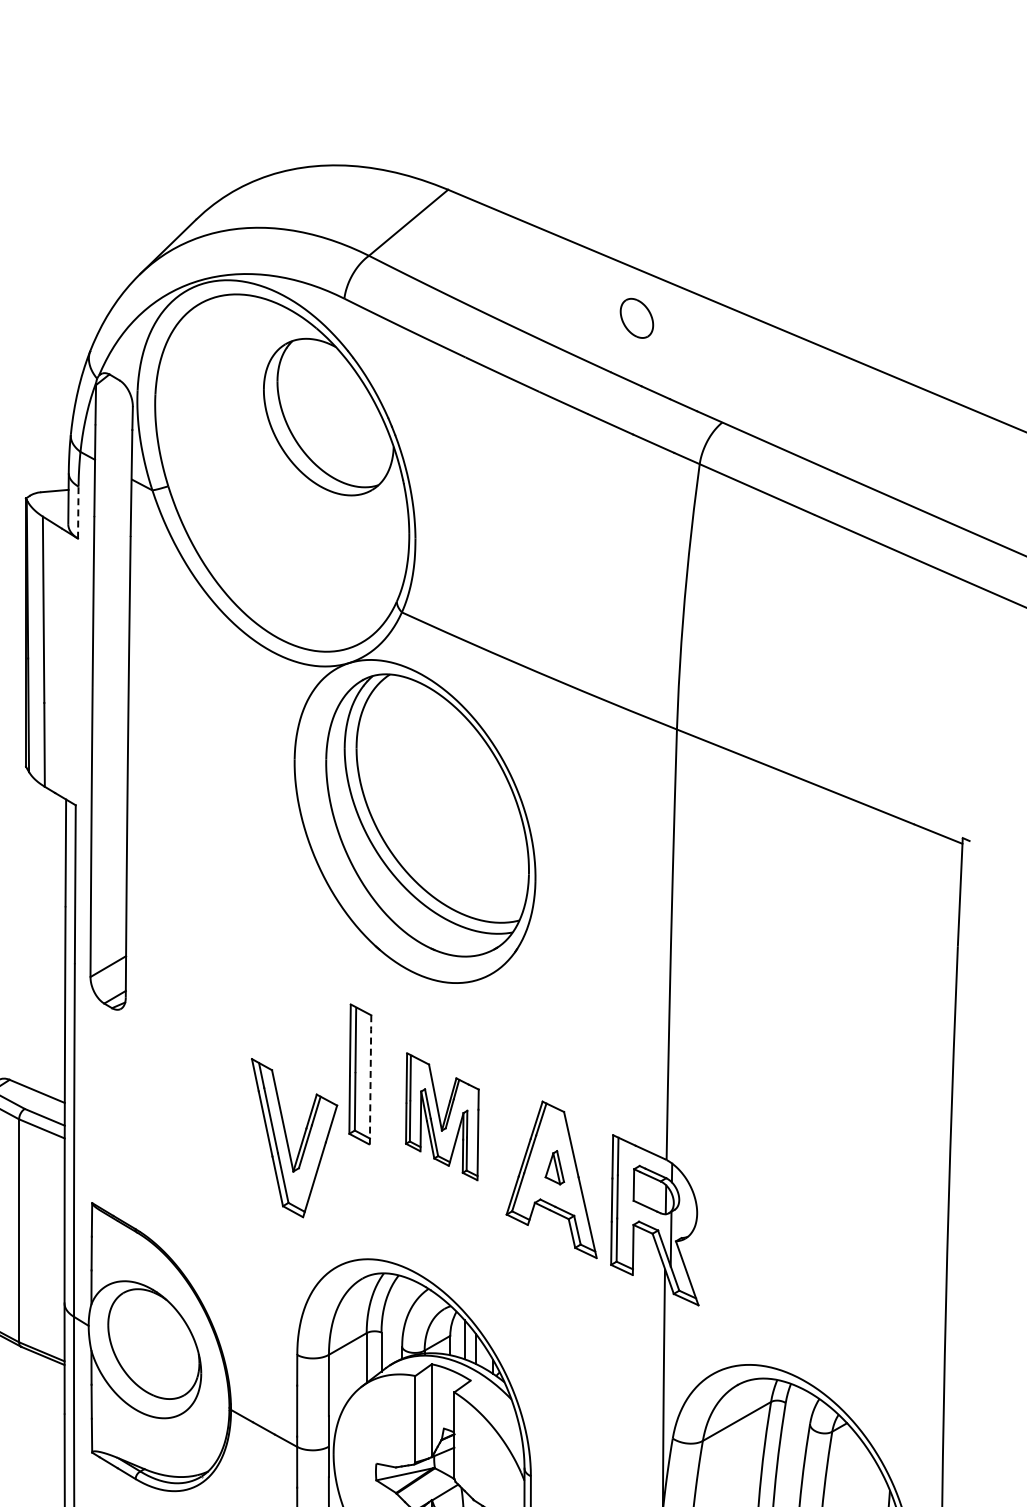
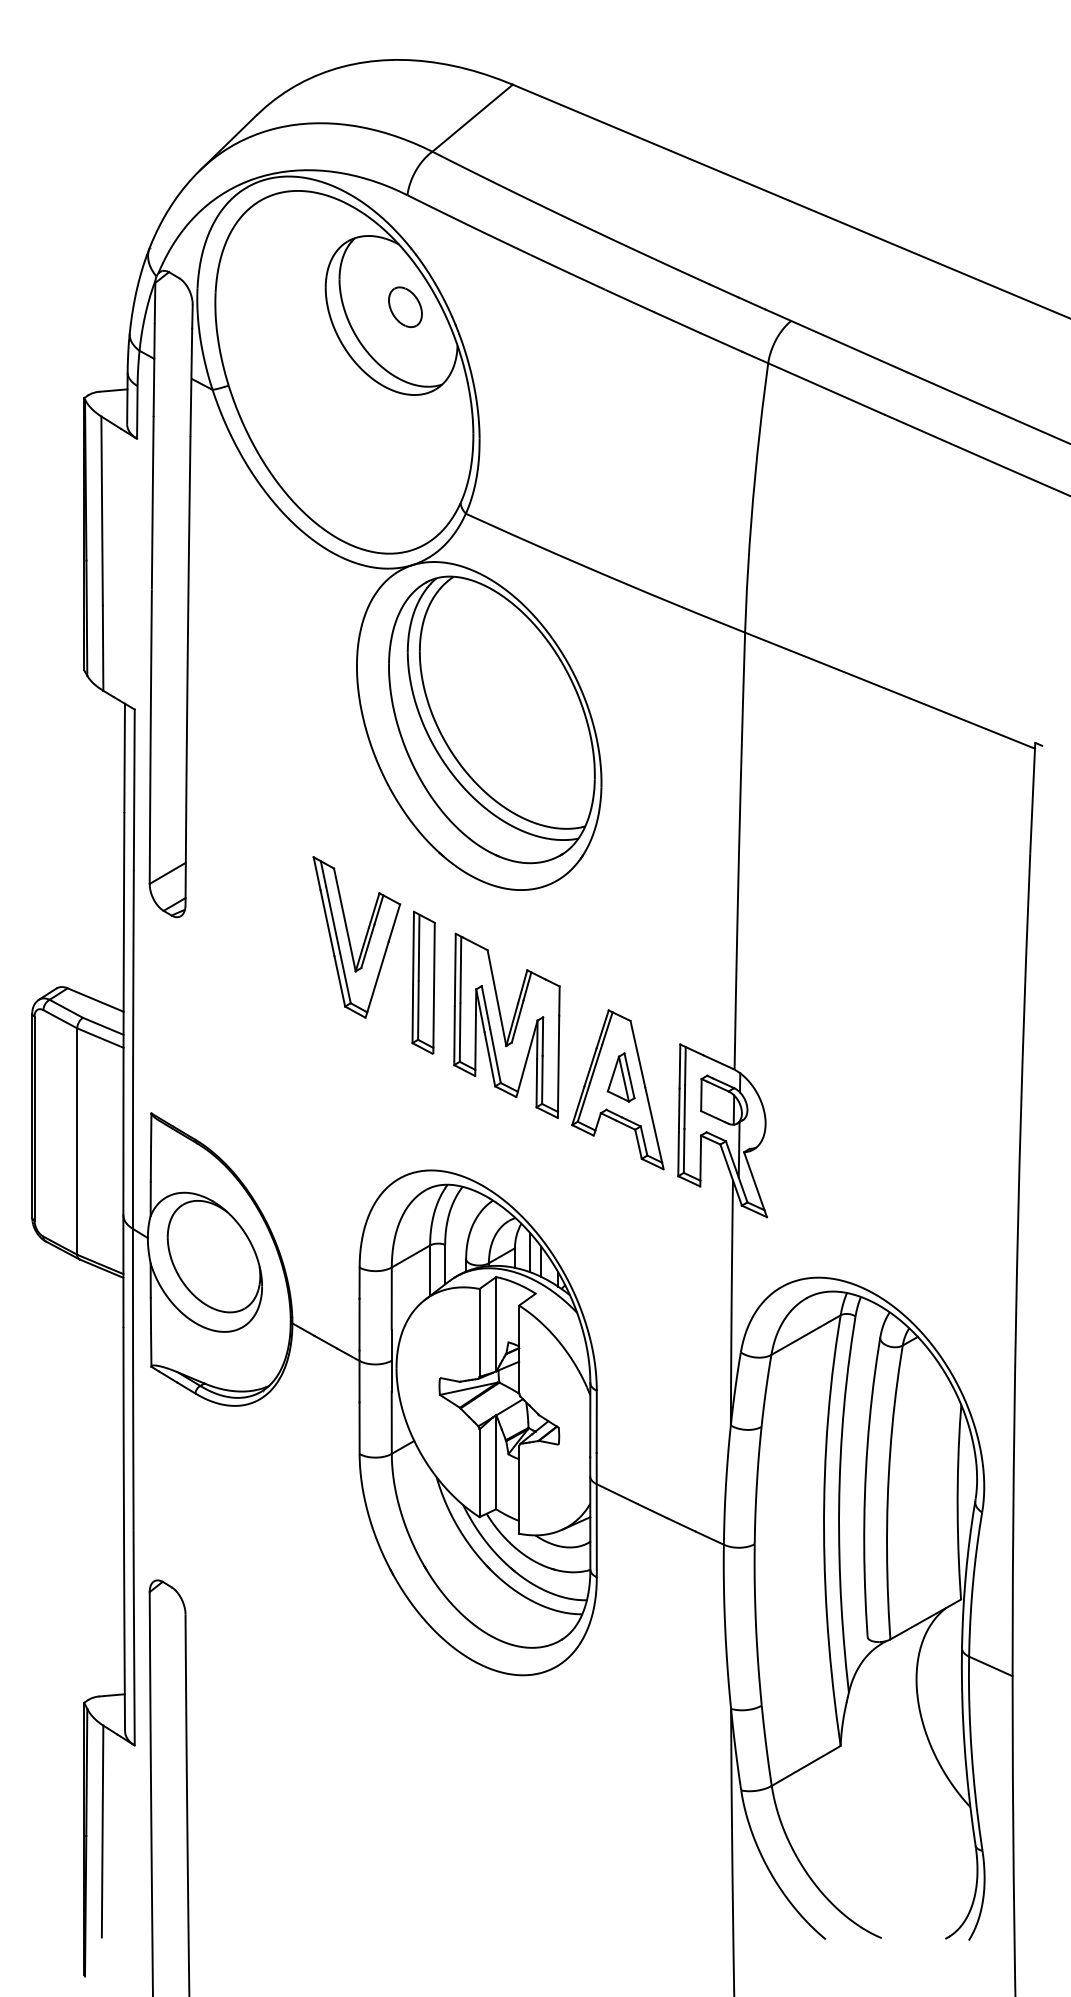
part: (636, 317) -> (405, 306), moved
line: (78, 511) -> (137, 411), dashed -> solid
line: (371, 1080) -> (434, 988), dashed -> solid
part: (441, 1116) -> (506, 1025), size x1.43
part: (288, 1141) -> (350, 940), moved
part: (554, 1167) -> (620, 1077), size x1.43

